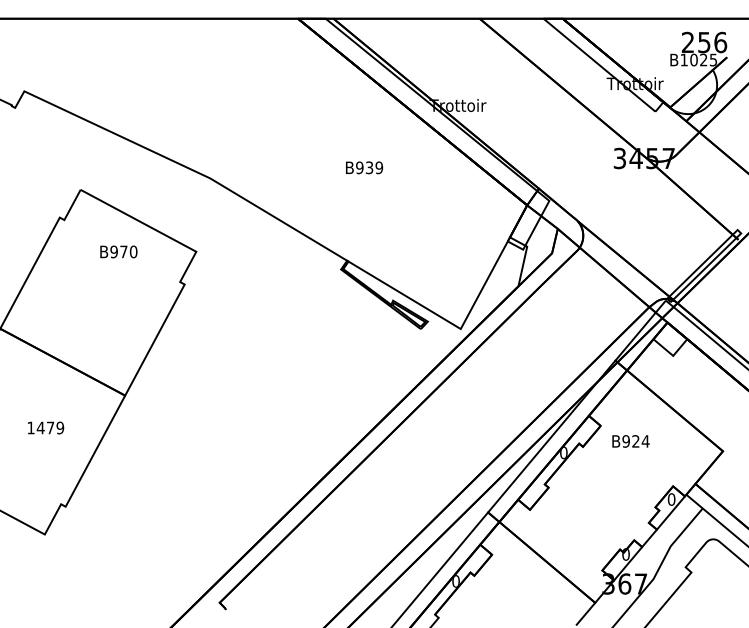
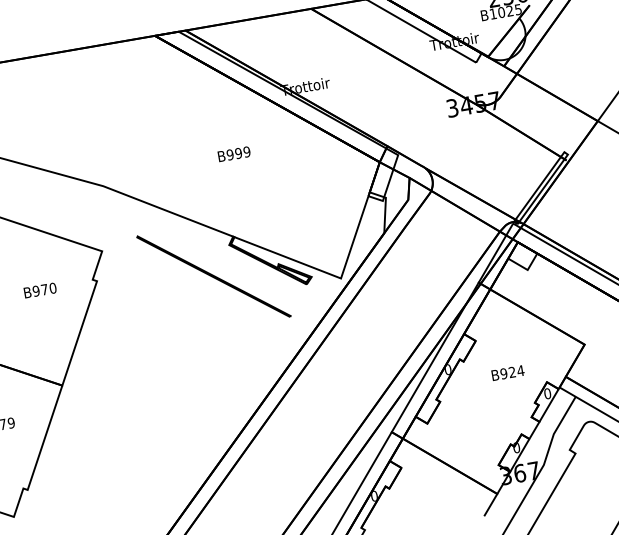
text: (369, 167) -> (238, 153), B939 -> B999
text: (118, 251) -> (39, 290), moved
line: (317, 301) -> (213, 276), added
text: (630, 441) -> (507, 373), moved

